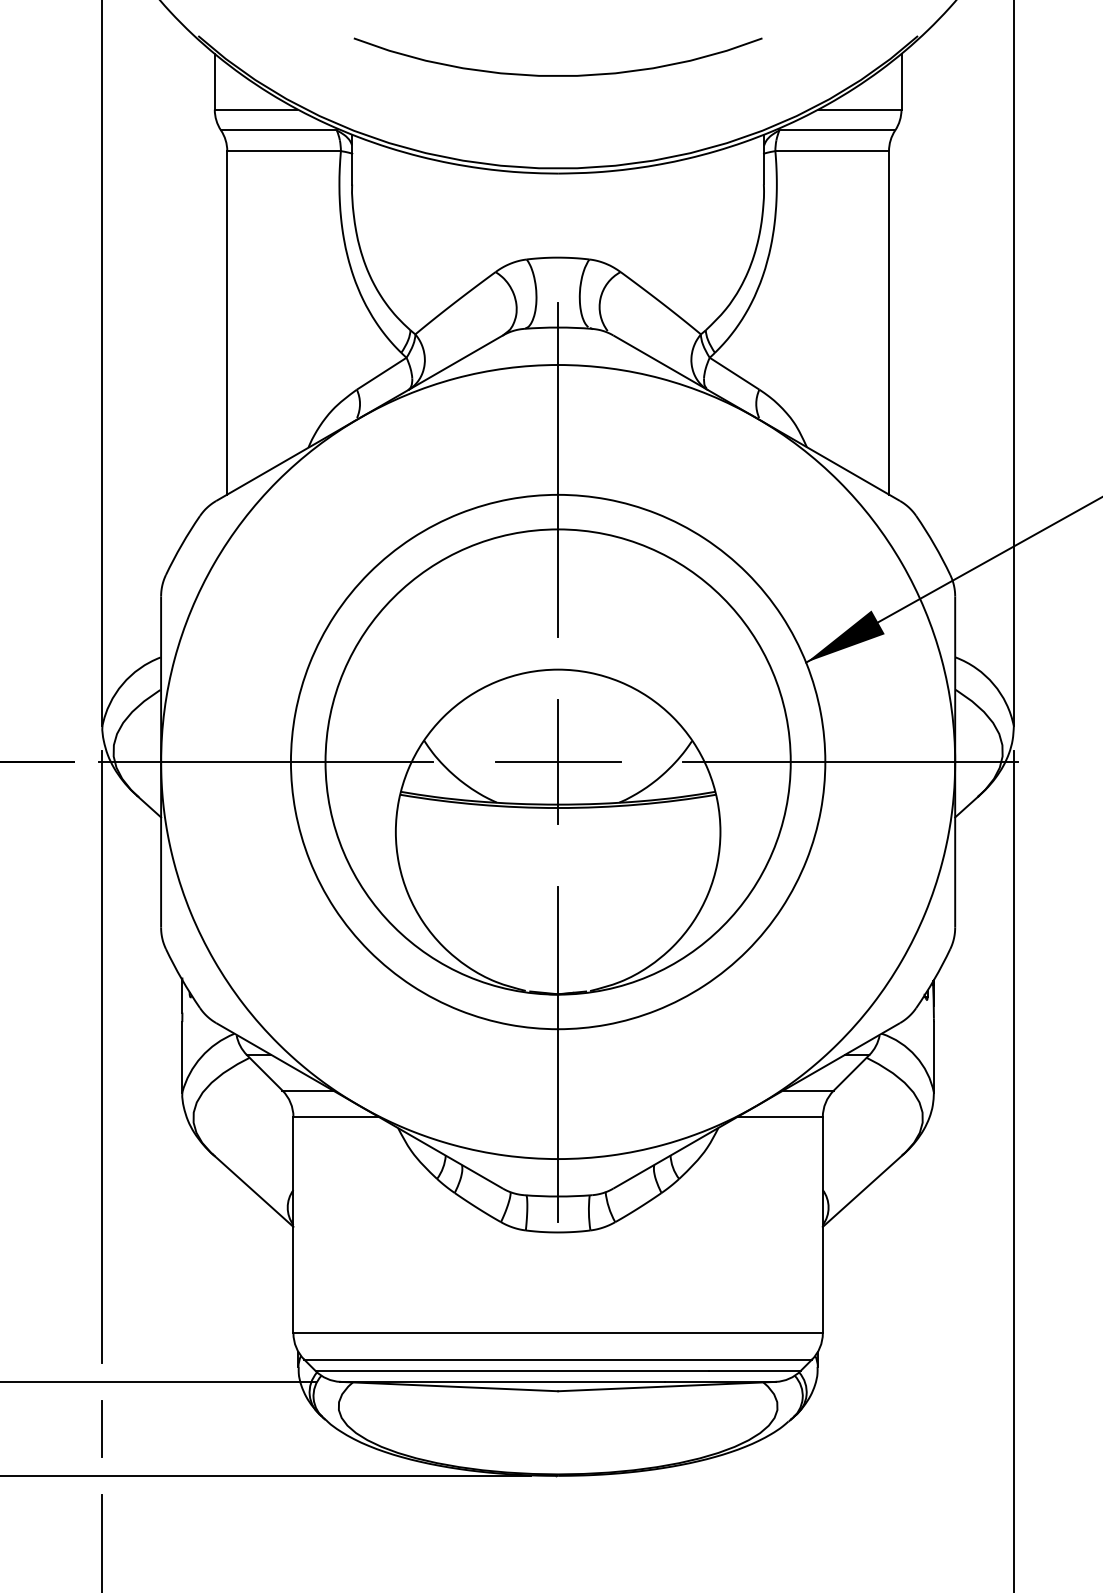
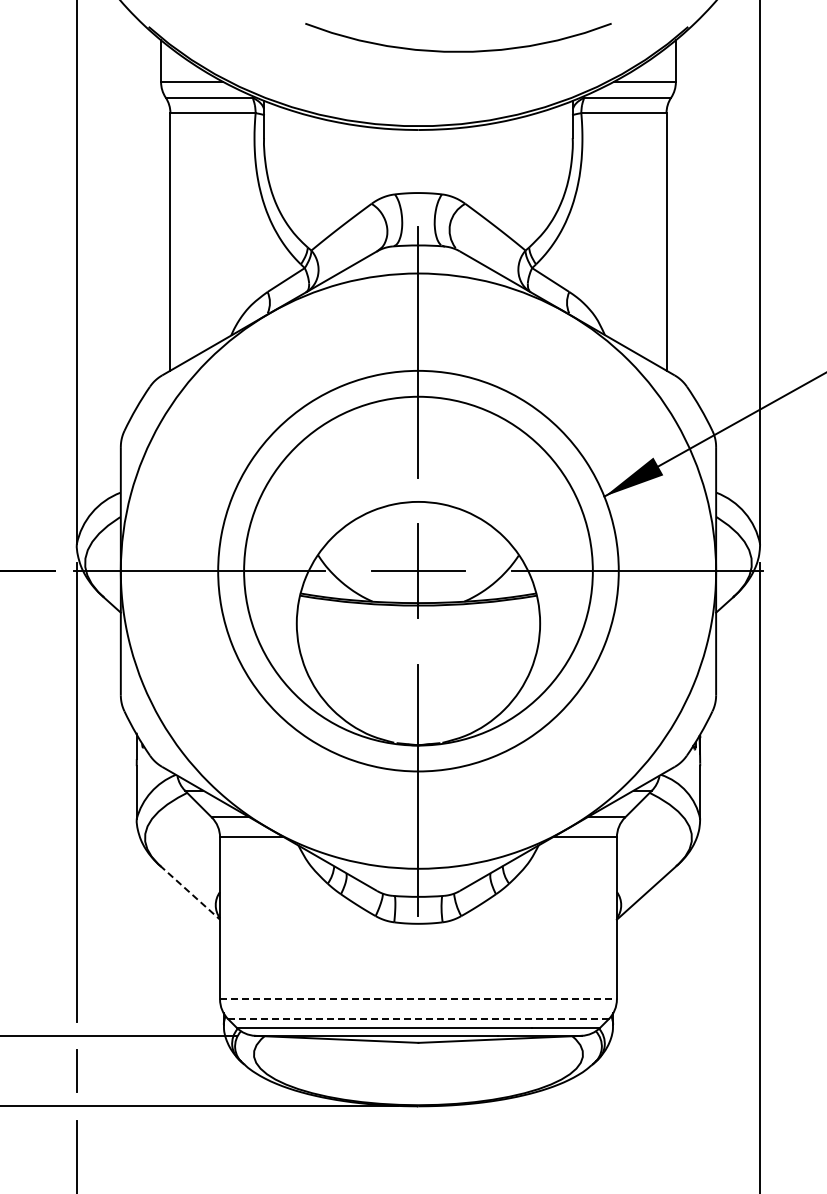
curve: (558, 74) -> (458, 50), moved
line: (252, 1190) -> (189, 892), solid -> dashed
line: (558, 1333) -> (418, 999), solid -> dashed
line: (558, 1360) -> (418, 1019), solid -> dashed

